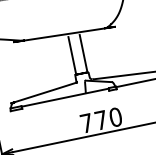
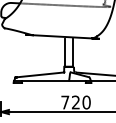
text: (100, 120) -> (75, 102), 770 -> 720

